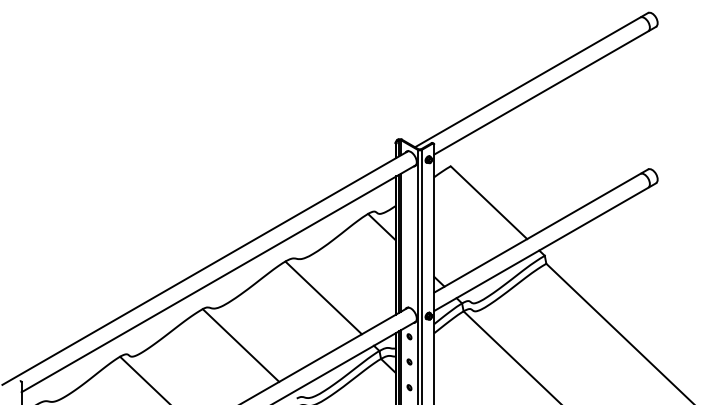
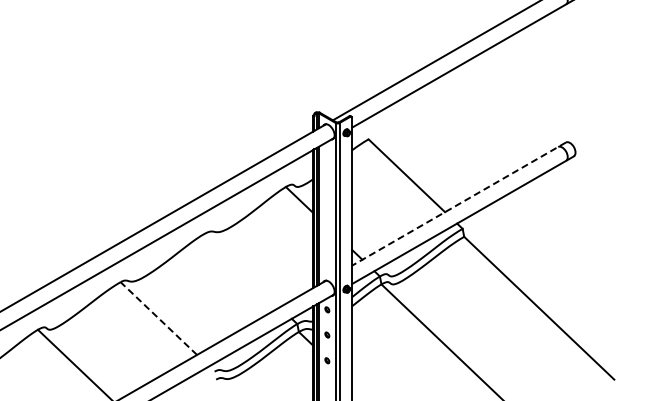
line: (540, 231) -> (458, 204), solid -> dashed
line: (323, 297) -> (241, 270), removed
line: (241, 345) -> (159, 318), solid -> dashed

